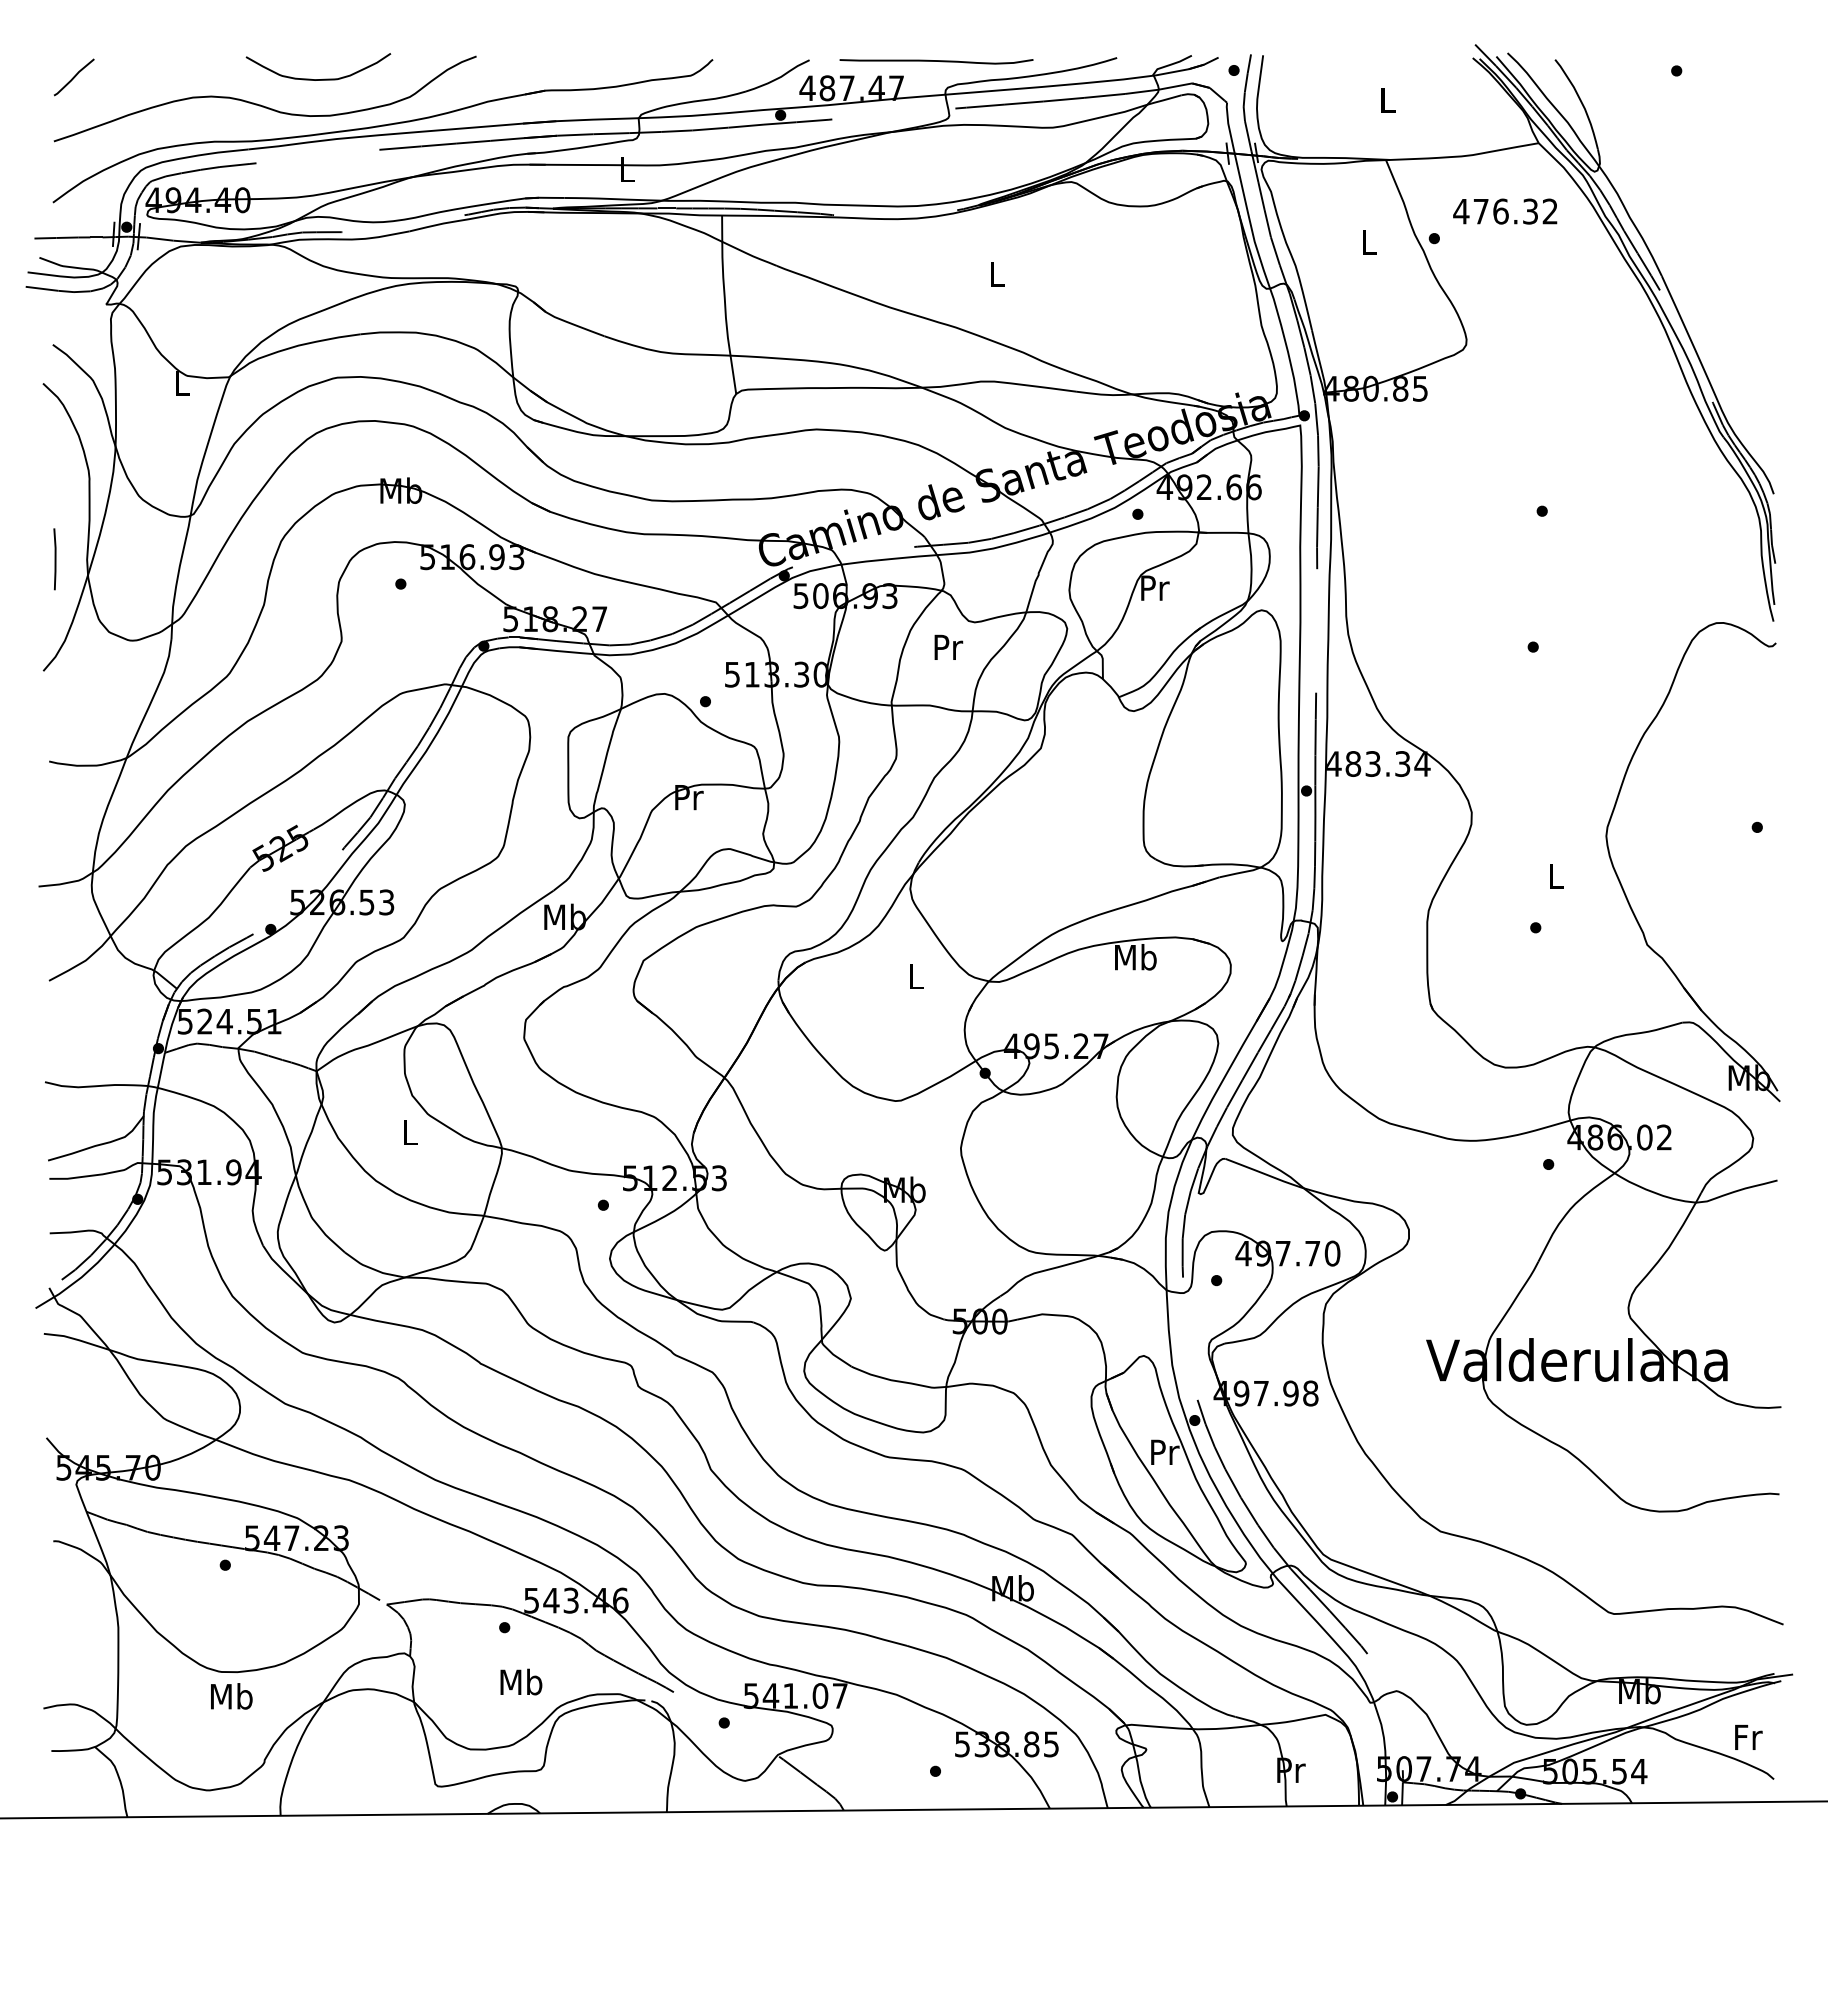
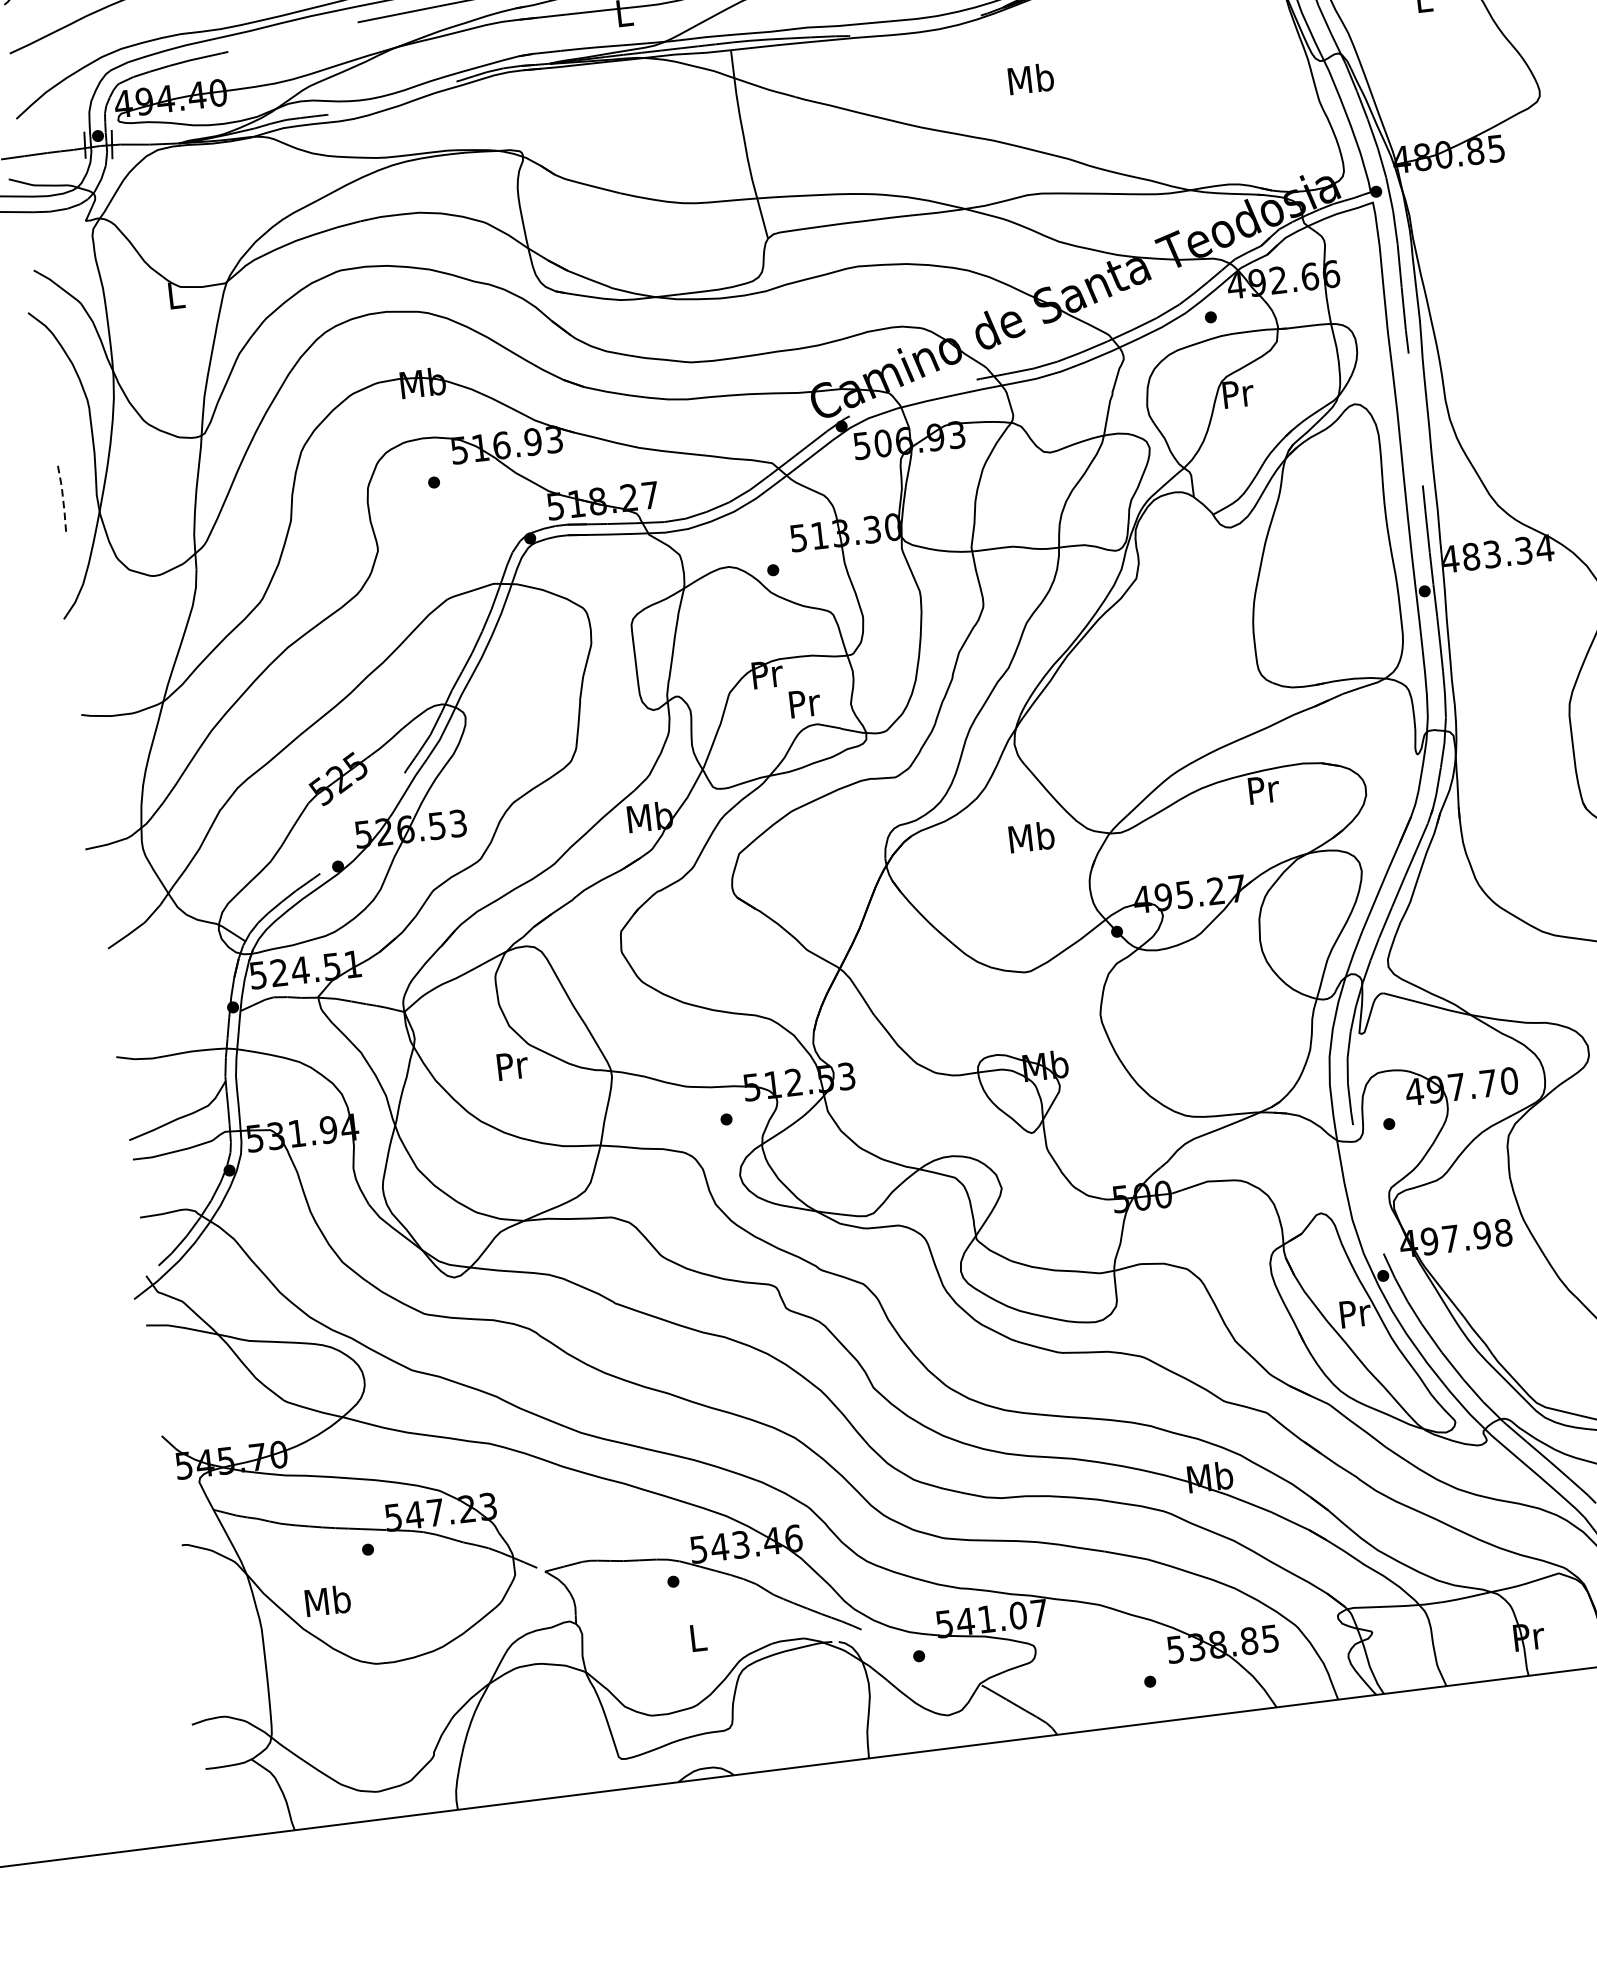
text: (996, 274) -> (1030, 79), L -> Mb
line: (55, 559) -> (63, 498), solid -> dashed
text: (948, 646) -> (804, 702), moved
text: (1135, 957) -> (1262, 789), Mb -> Pr
text: (916, 976) -> (1031, 837), L -> Mb
text: (411, 1132) -> (513, 1065), L -> Pr
text: (521, 1681) -> (697, 1637), Mb -> L
text: (231, 1696) -> (327, 1601), moved

